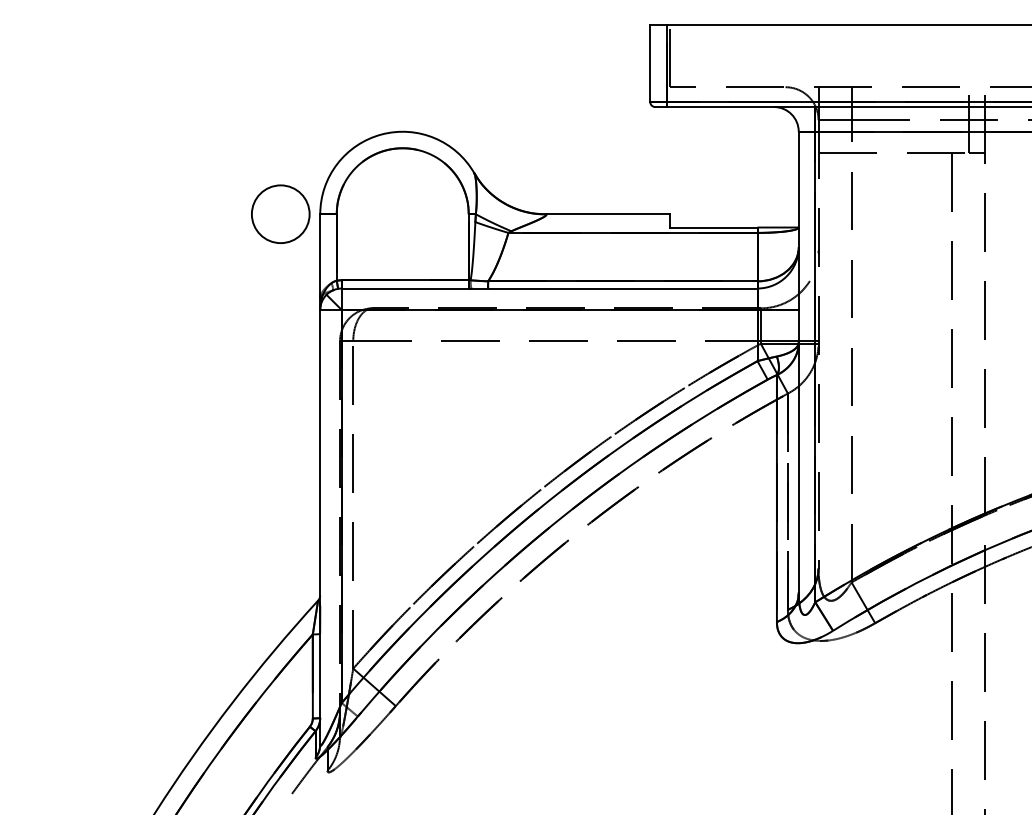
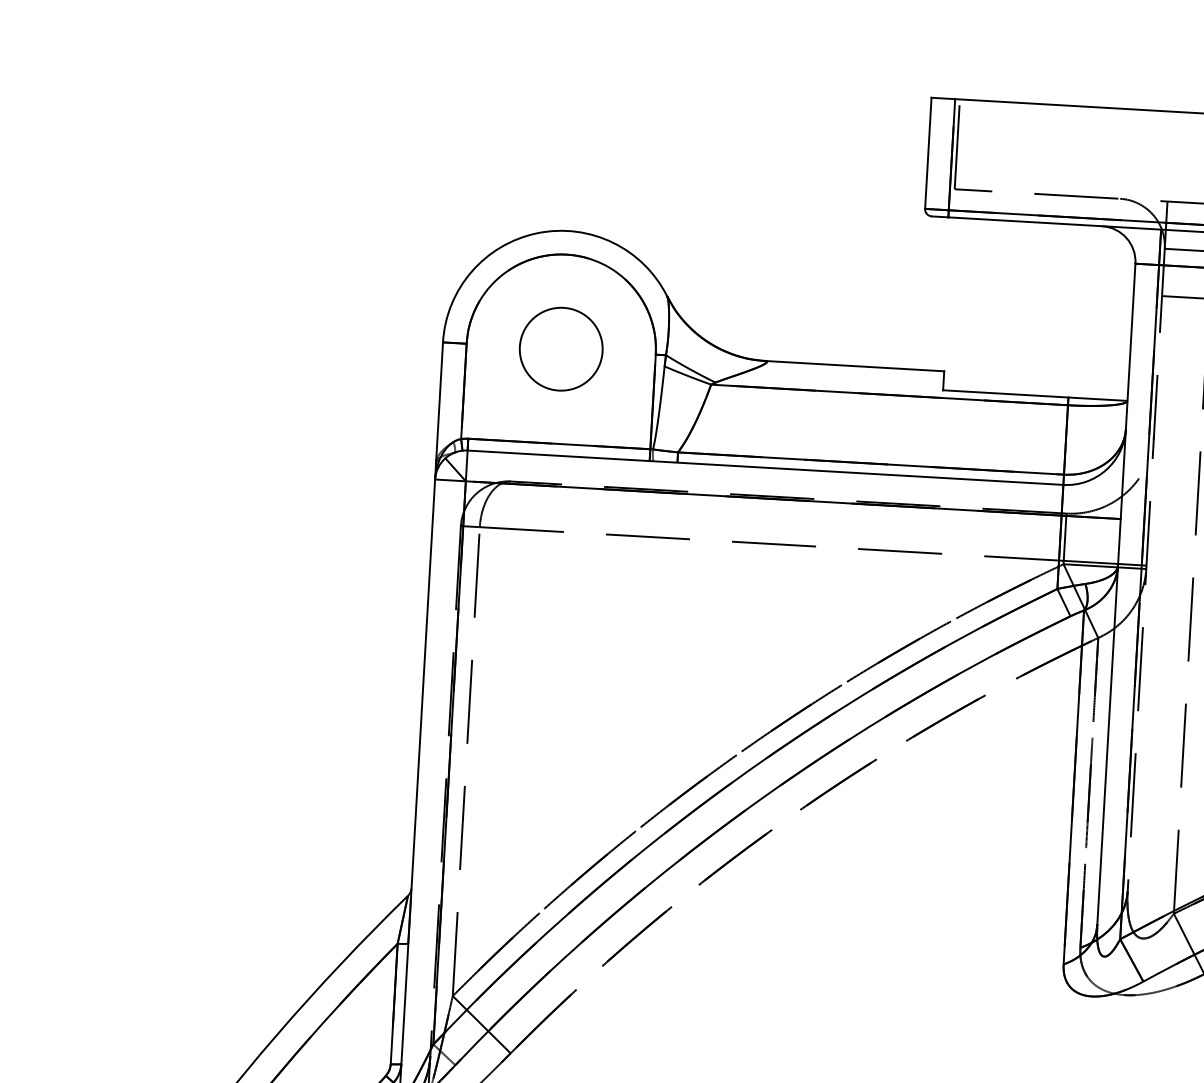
circle: (280, 213) -> (560, 348), moved

